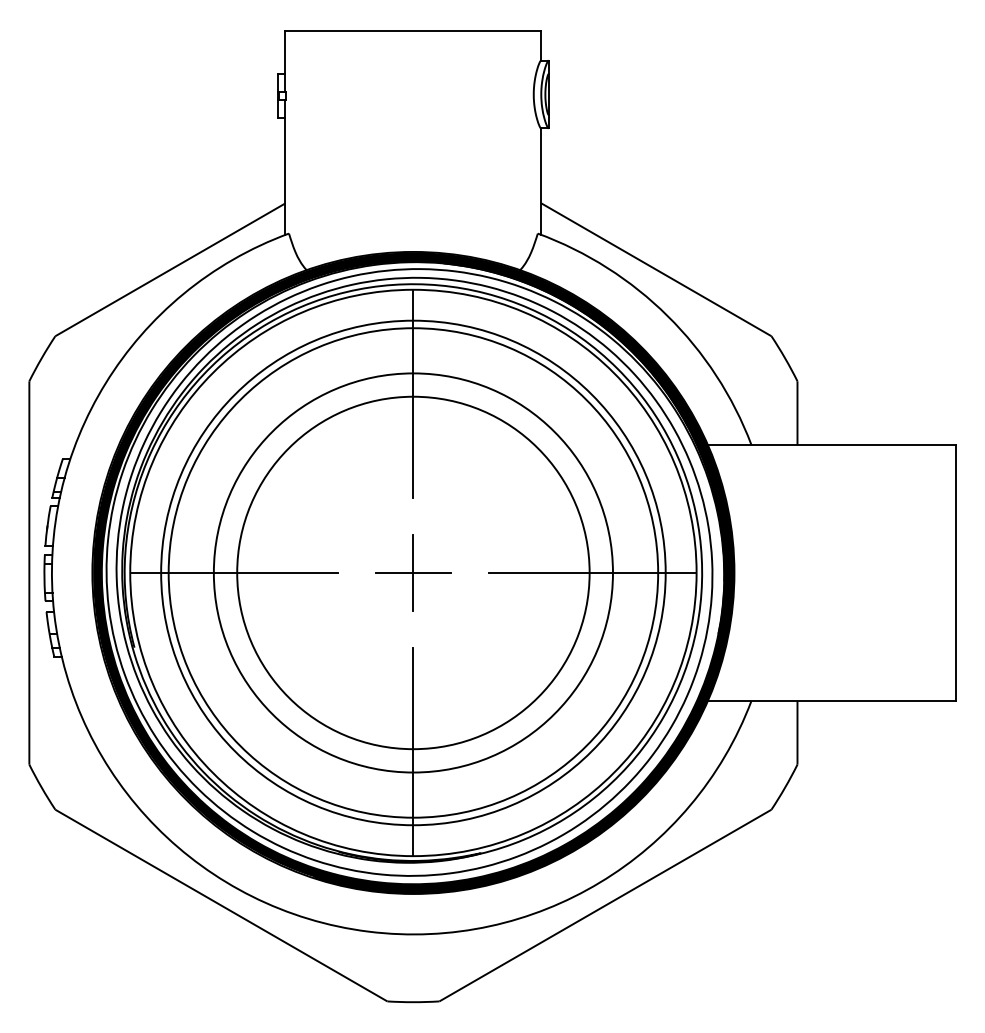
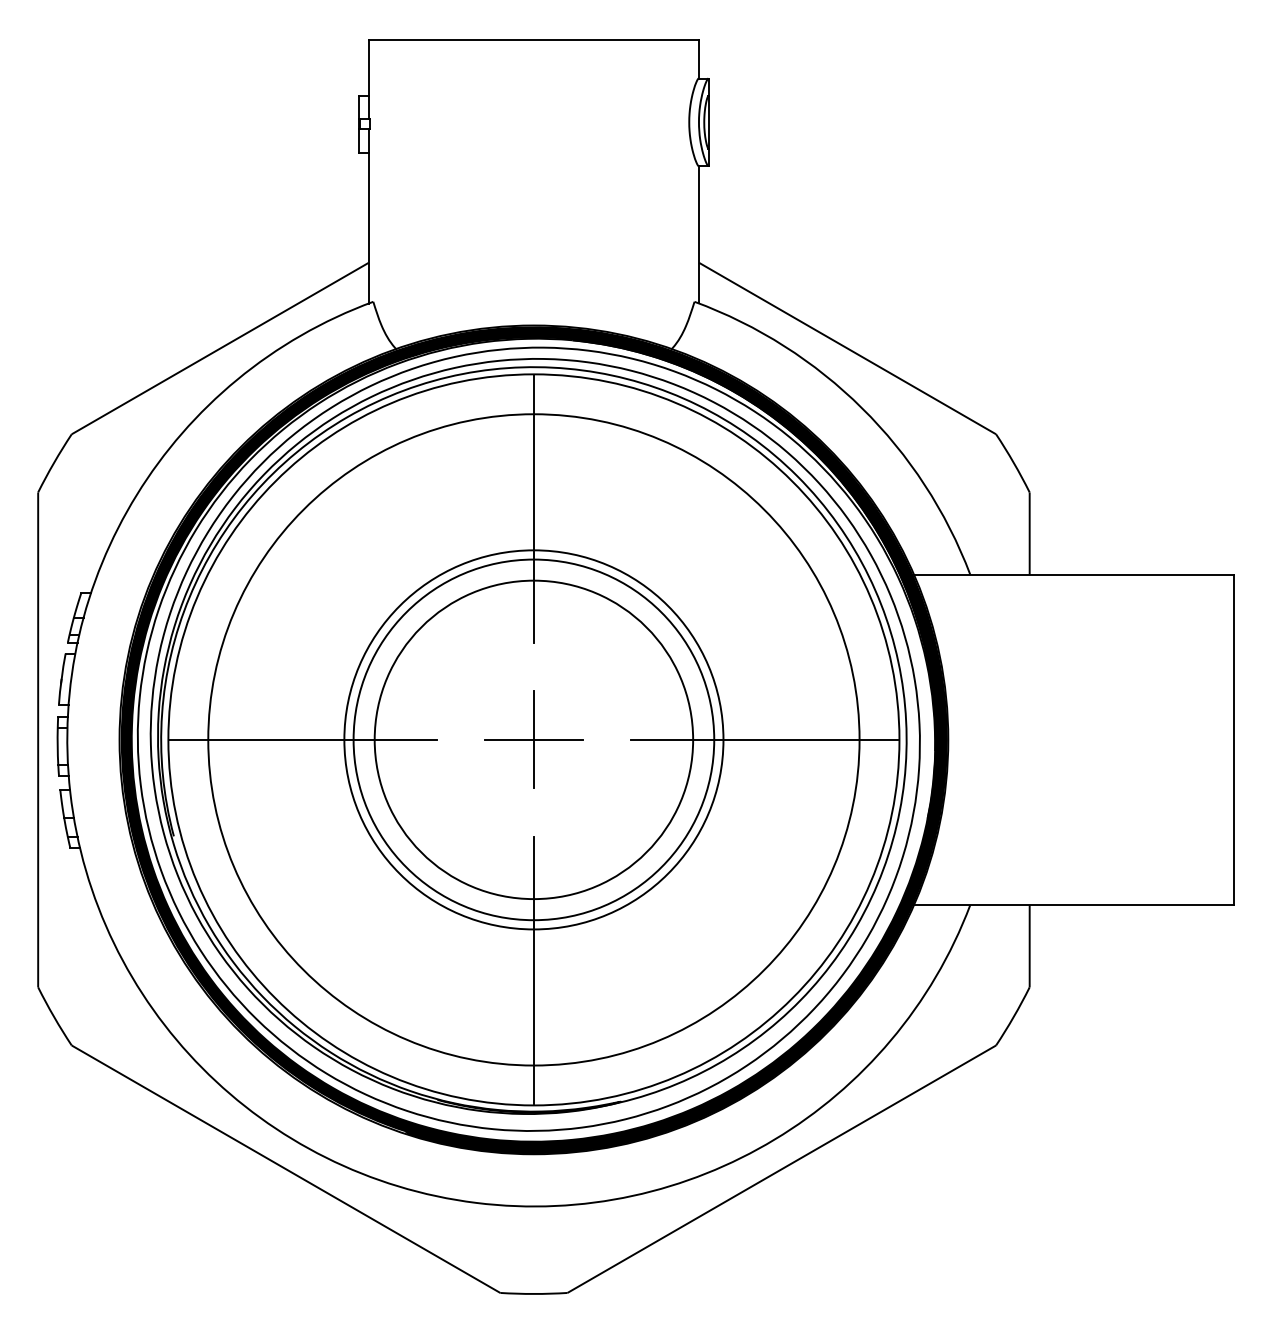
circle: (413, 572) -> (533, 739), size x0.6
circle: (413, 572) -> (533, 739), size x0.7
circle: (413, 572) -> (533, 739), size x0.7

